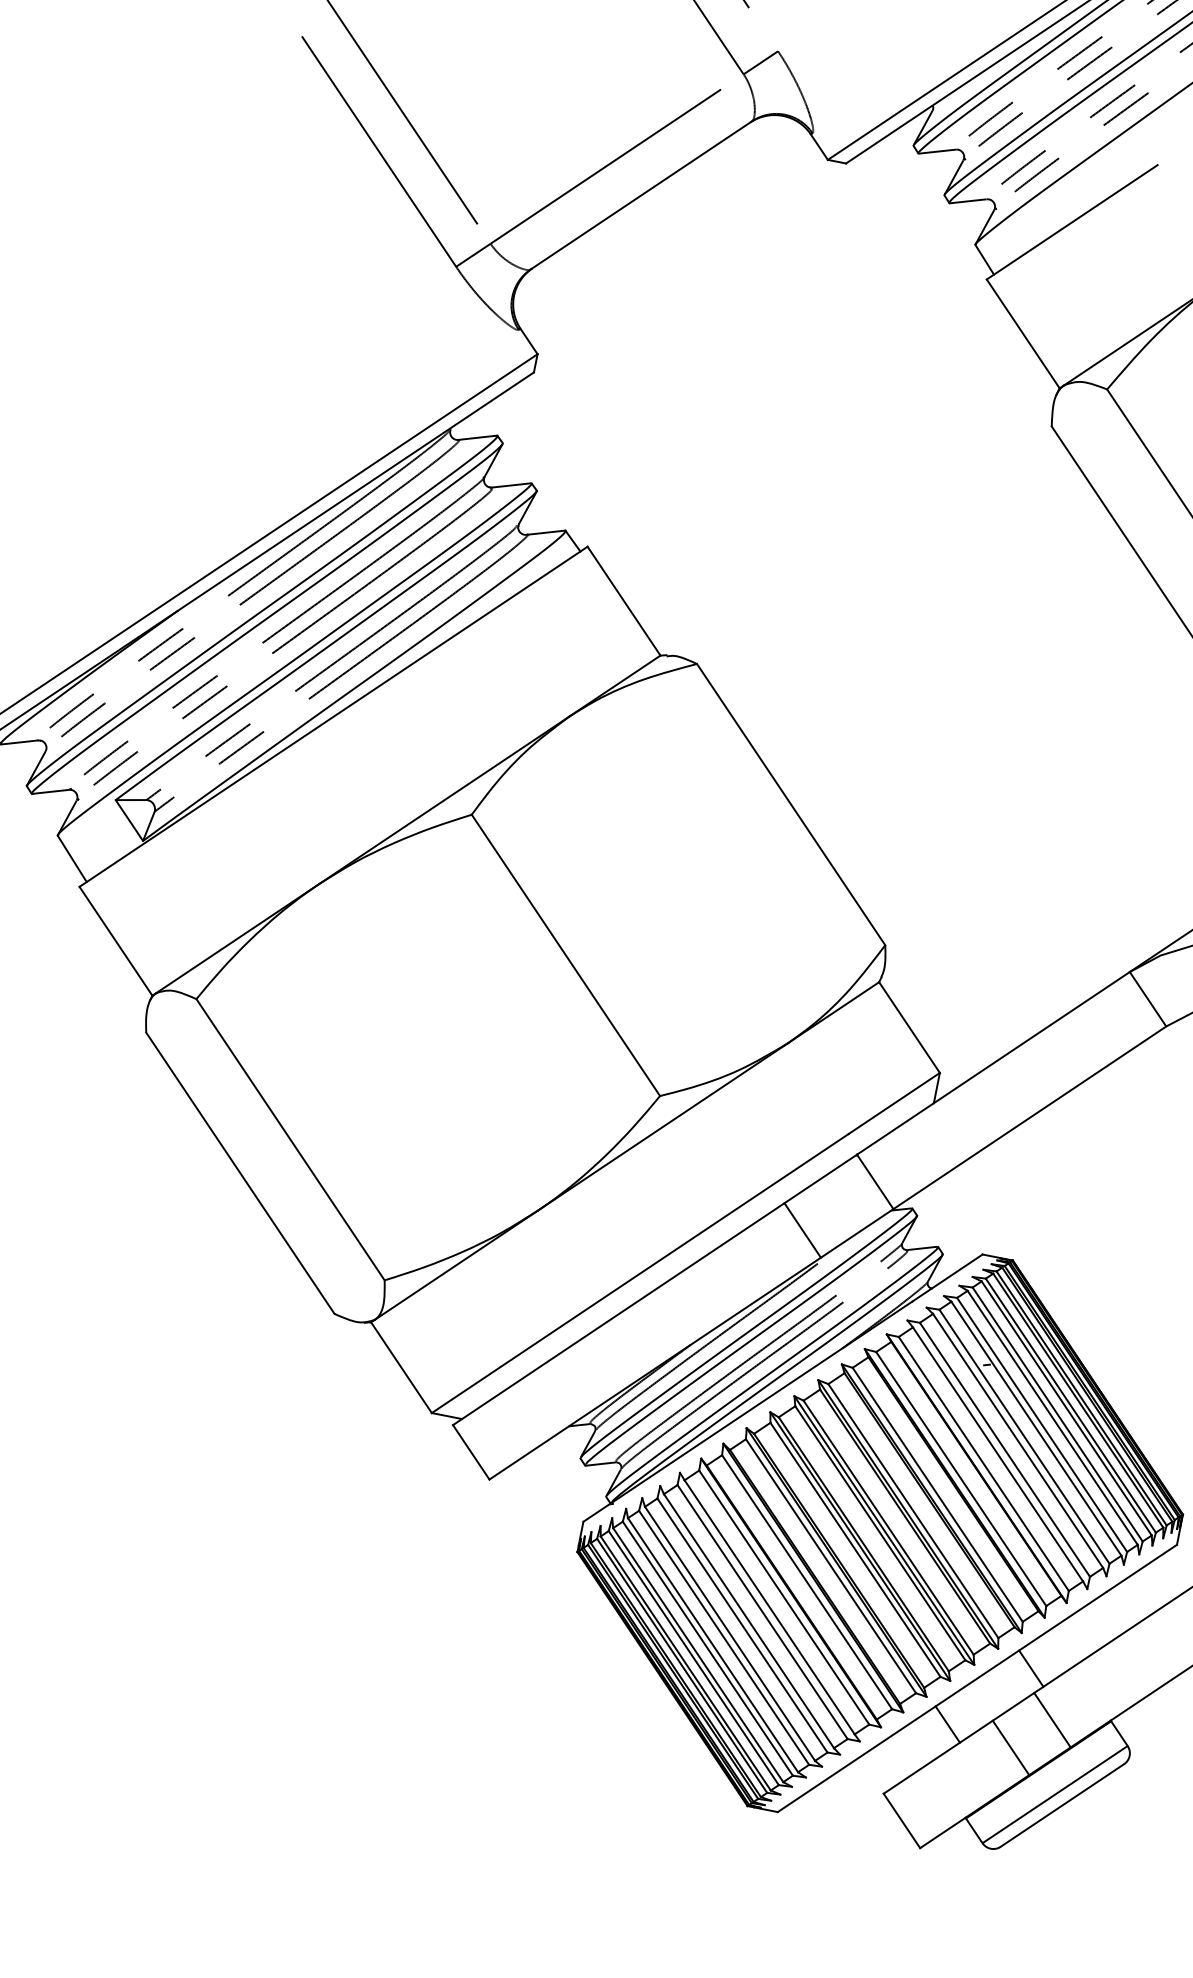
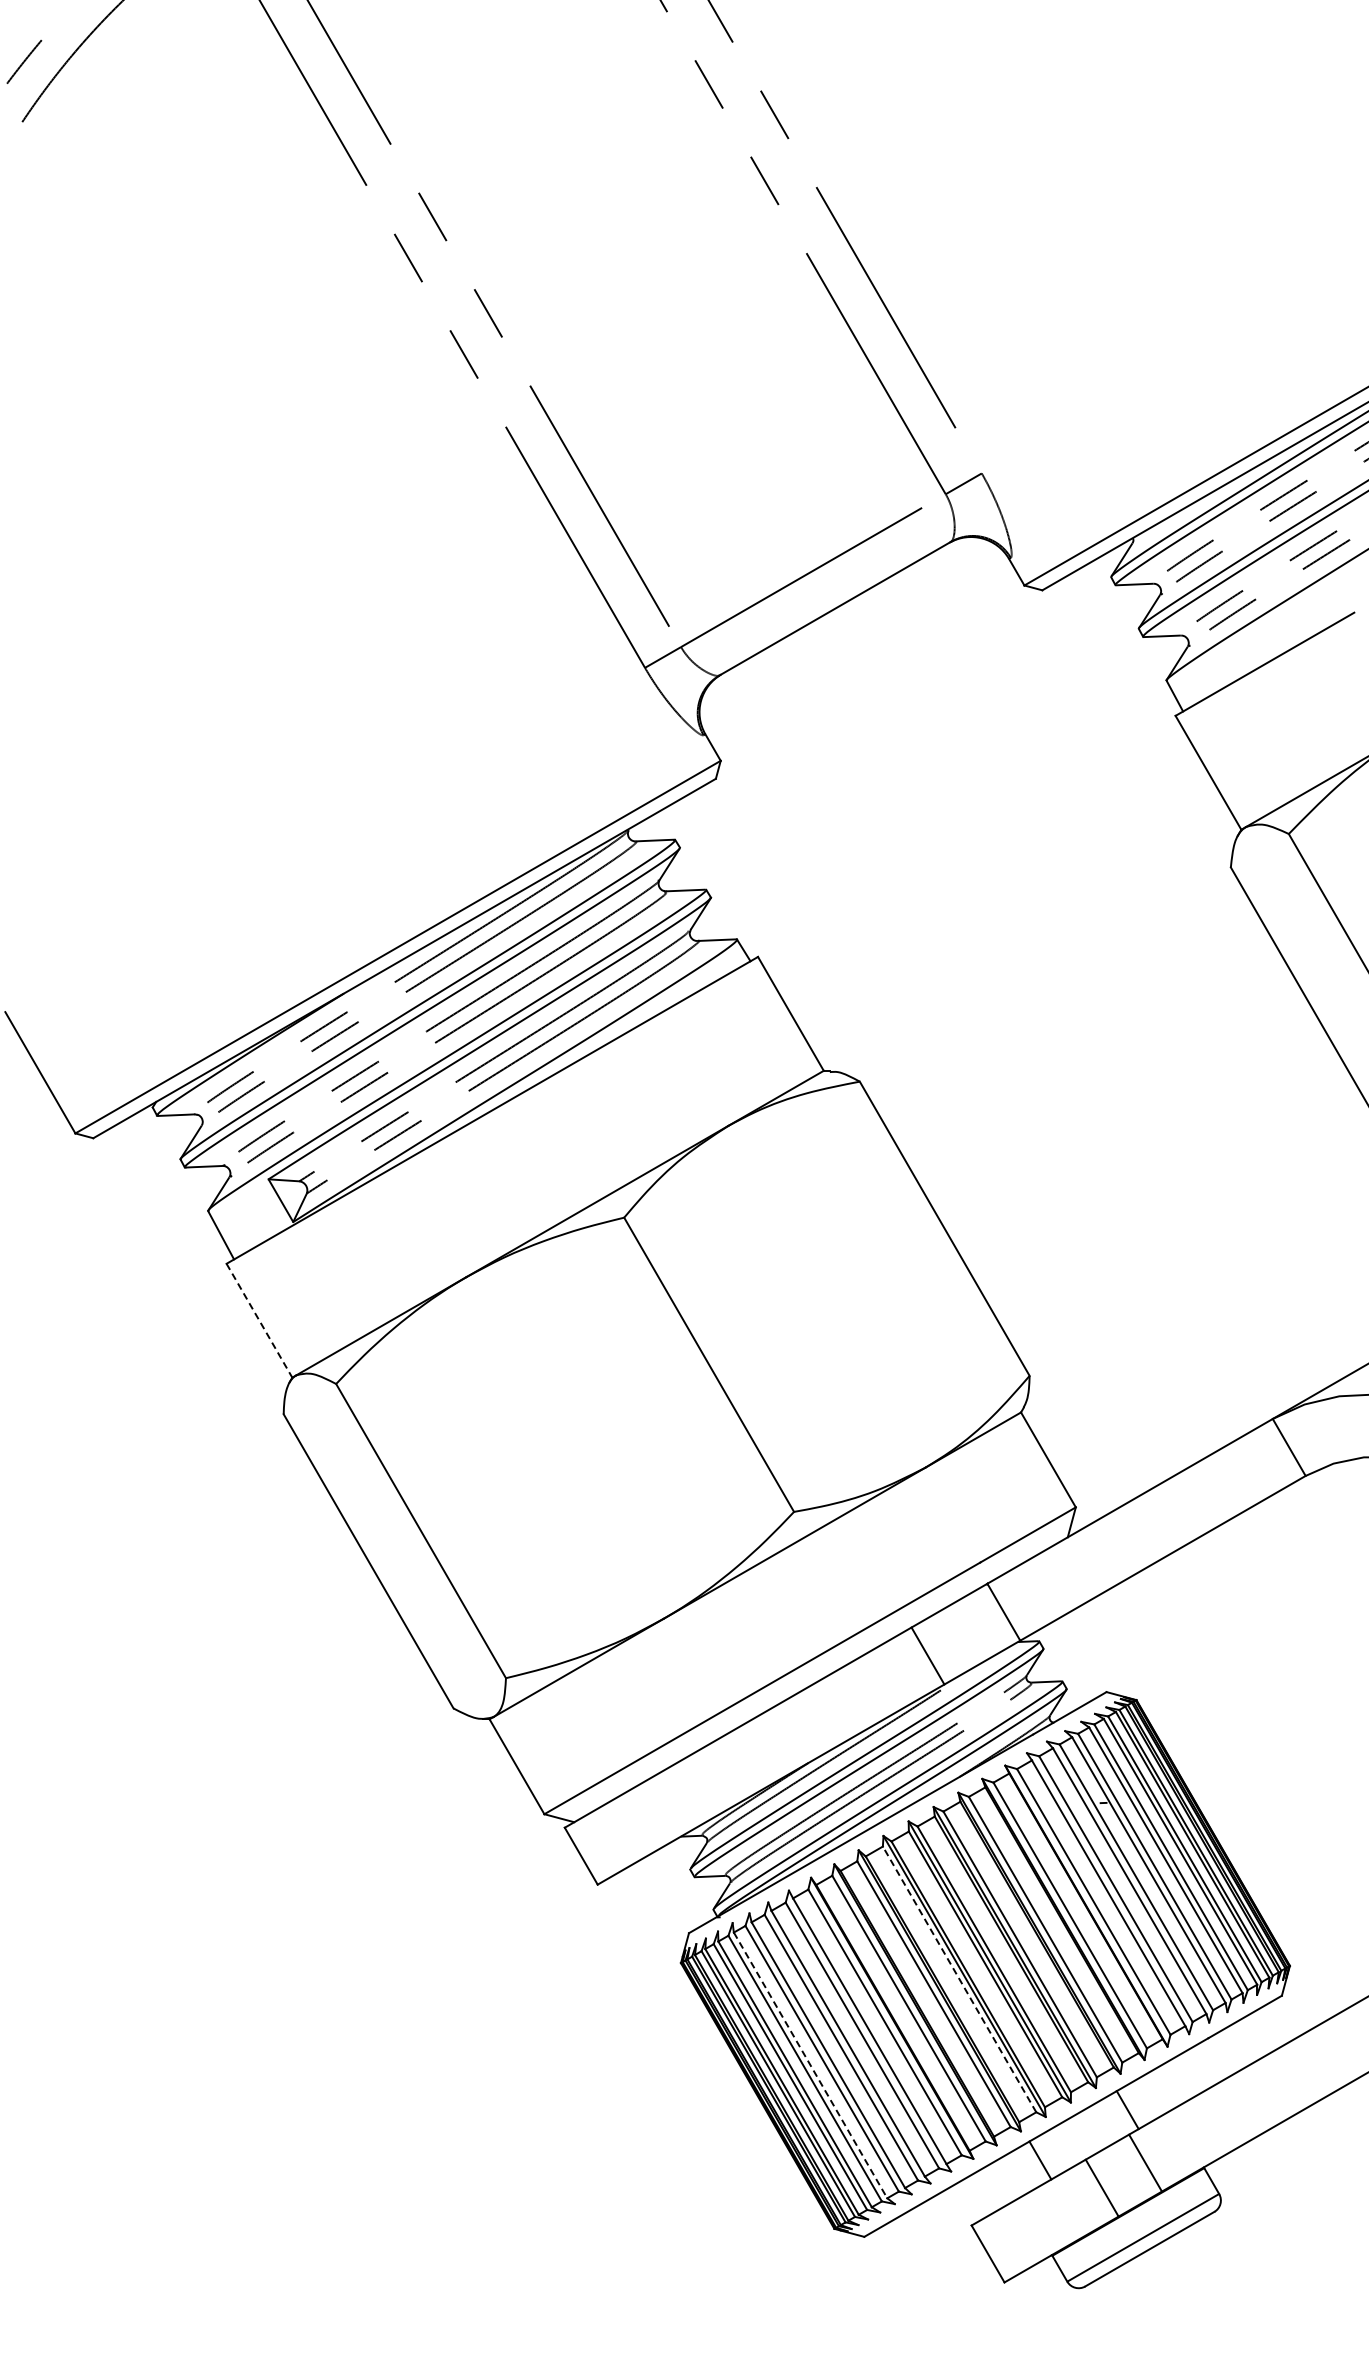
line: (116, 941) -> (259, 1320), solid -> dashed
line: (855, 1549) -> (959, 1979), solid -> dashed
line: (712, 1645) -> (810, 2065), solid -> dashed

